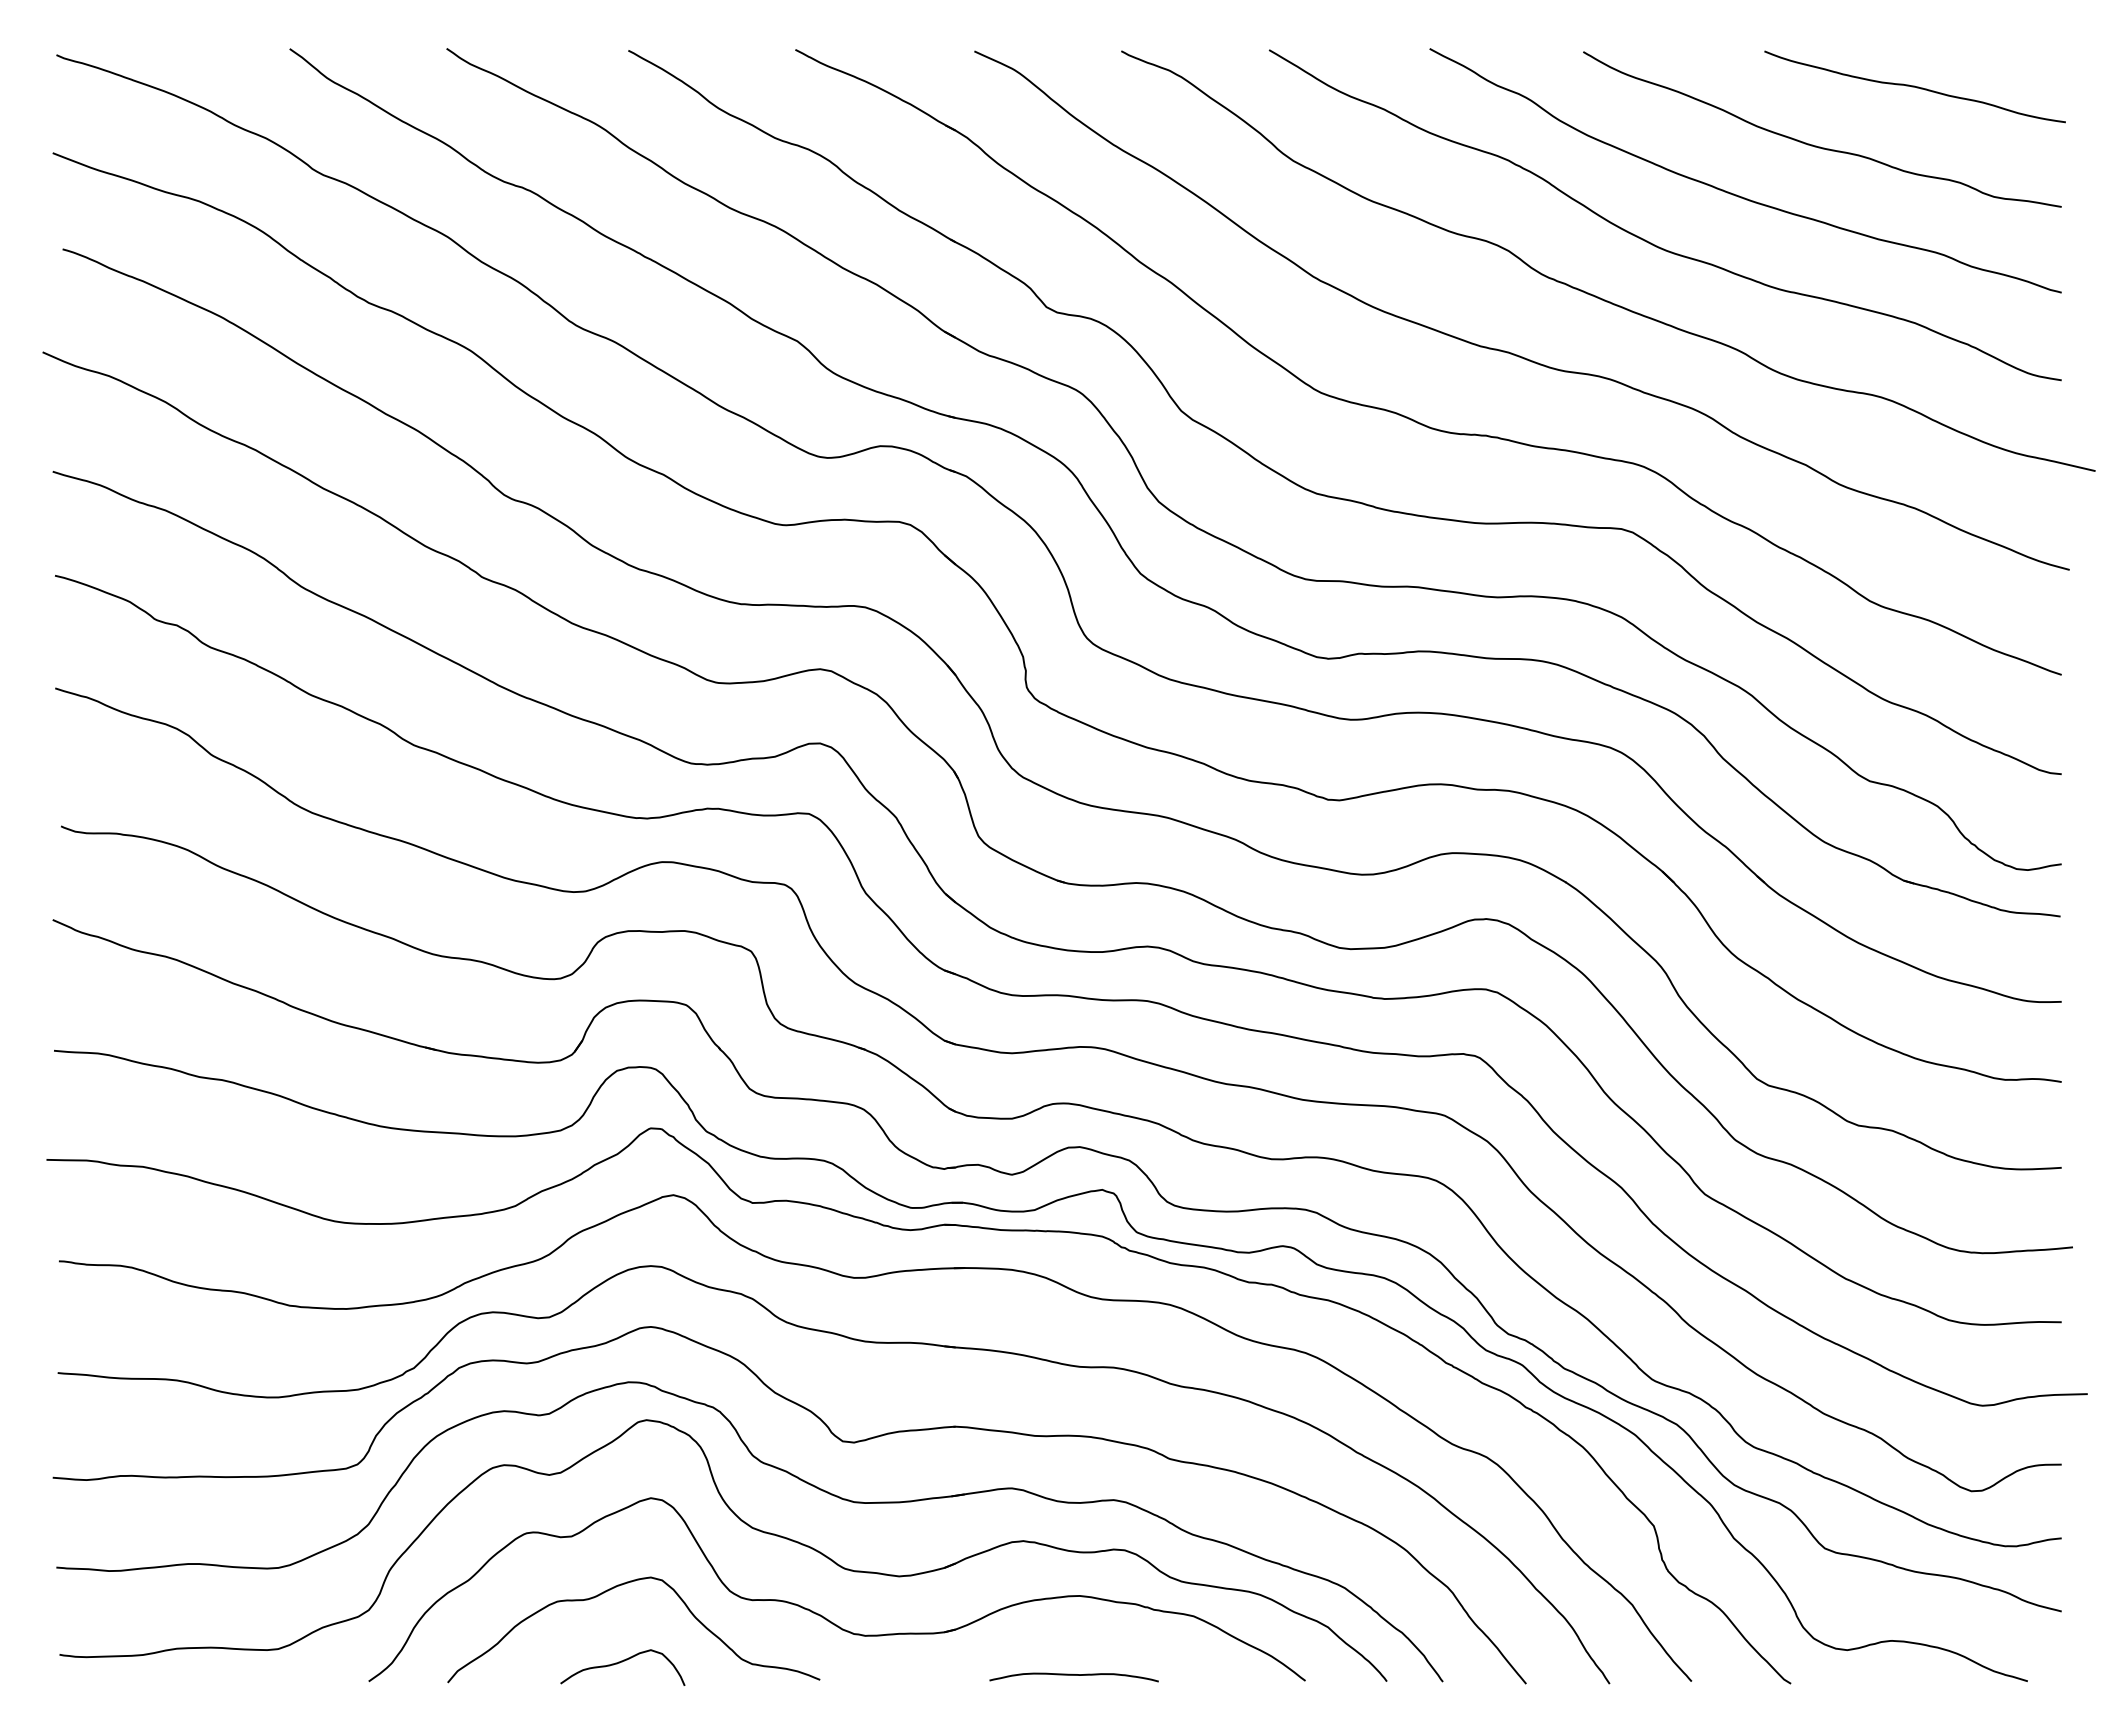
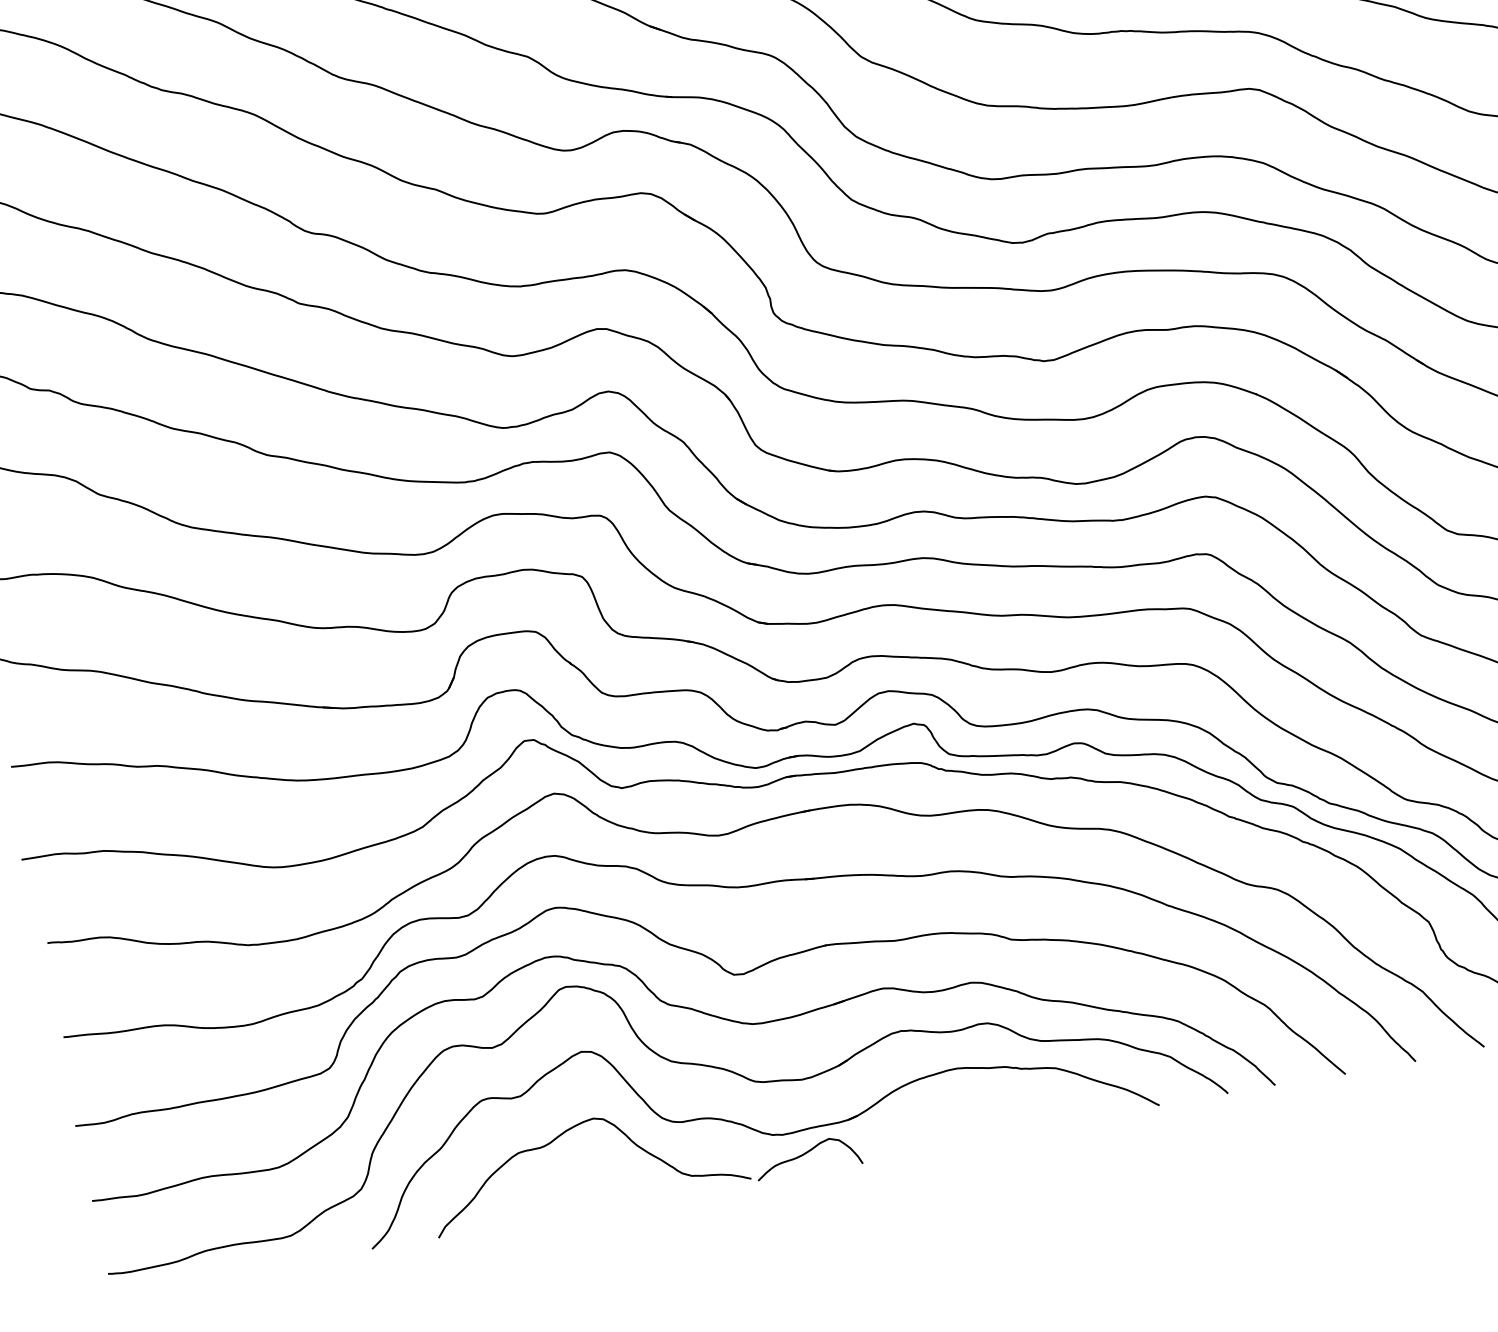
curve: (622, 1662) -> (807, 1153), moved
curve: (1073, 1675) -> (963, 1136), removed

